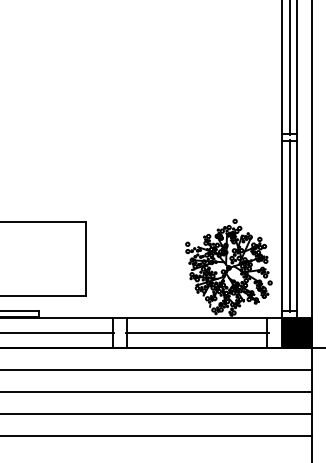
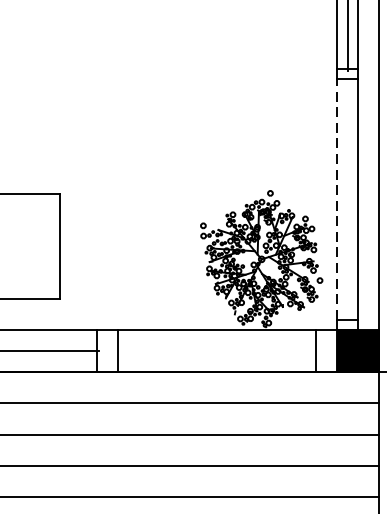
line: (282, 225) -> (337, 199), solid -> dashed
line: (289, 225) -> (347, 199), removed
line: (196, 332) -> (215, 350), removed

